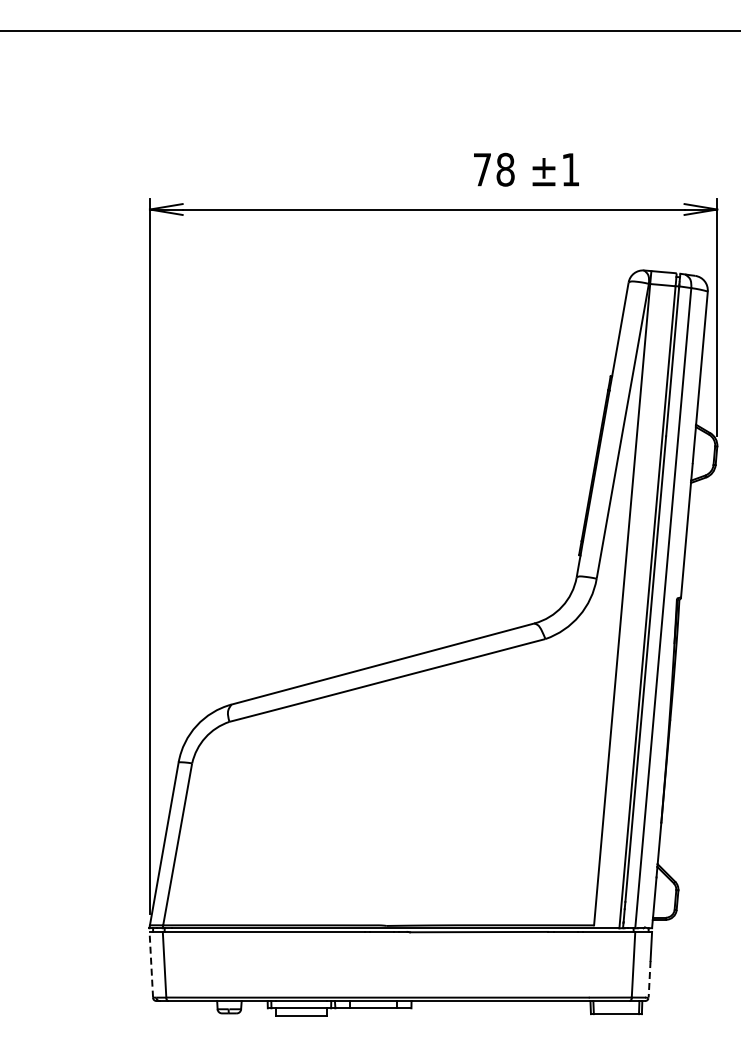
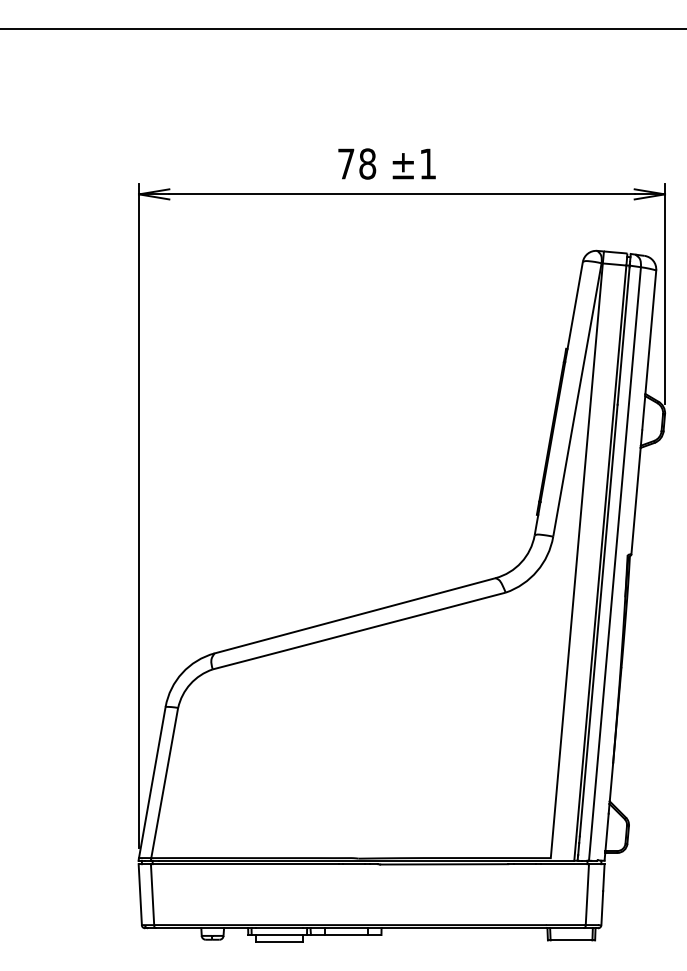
text: (526, 169) -> (387, 163), moved
line: (151, 964) -> (140, 894), dashed -> solid
line: (649, 979) -> (602, 908), dashed -> solid

